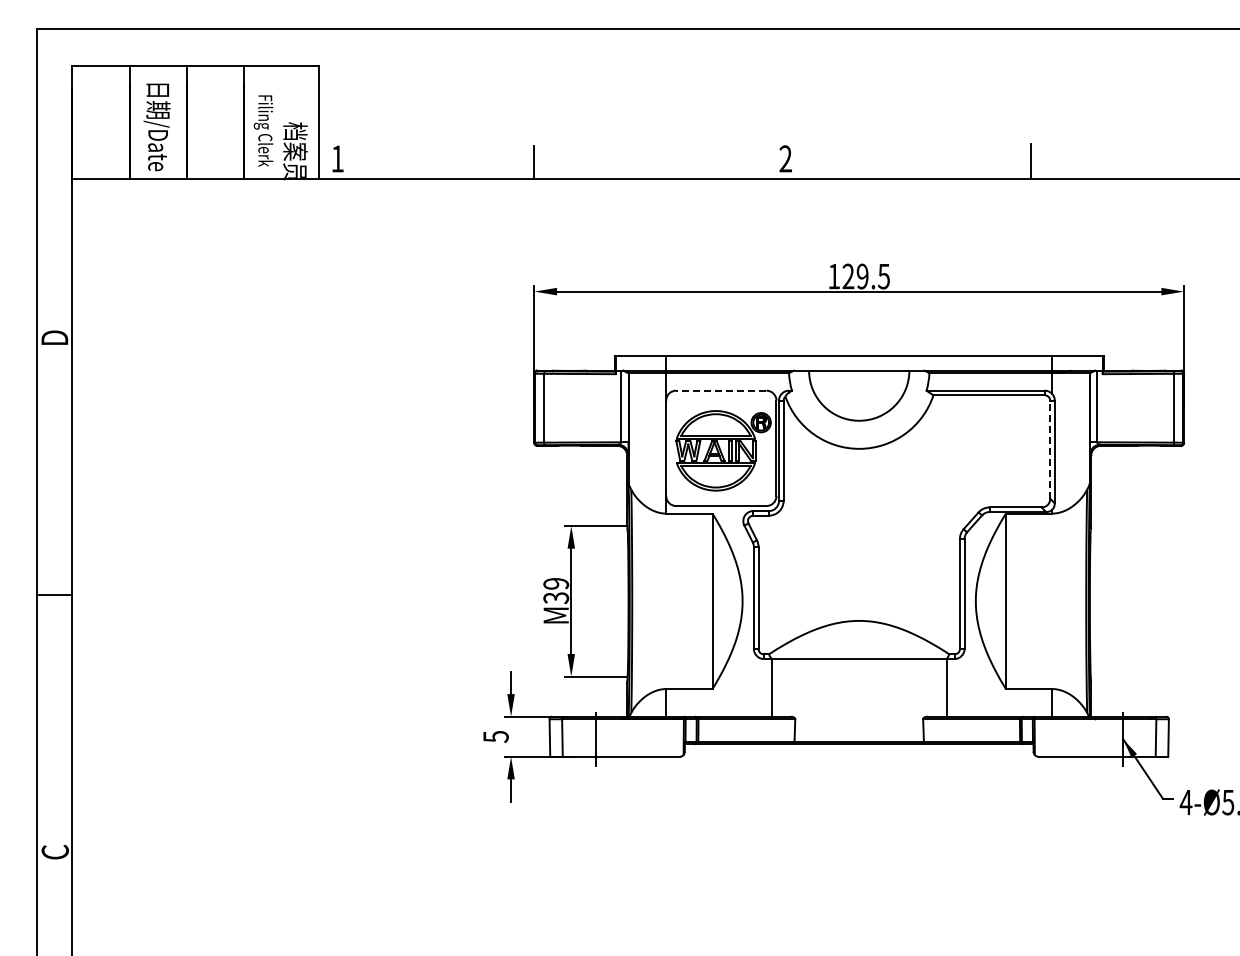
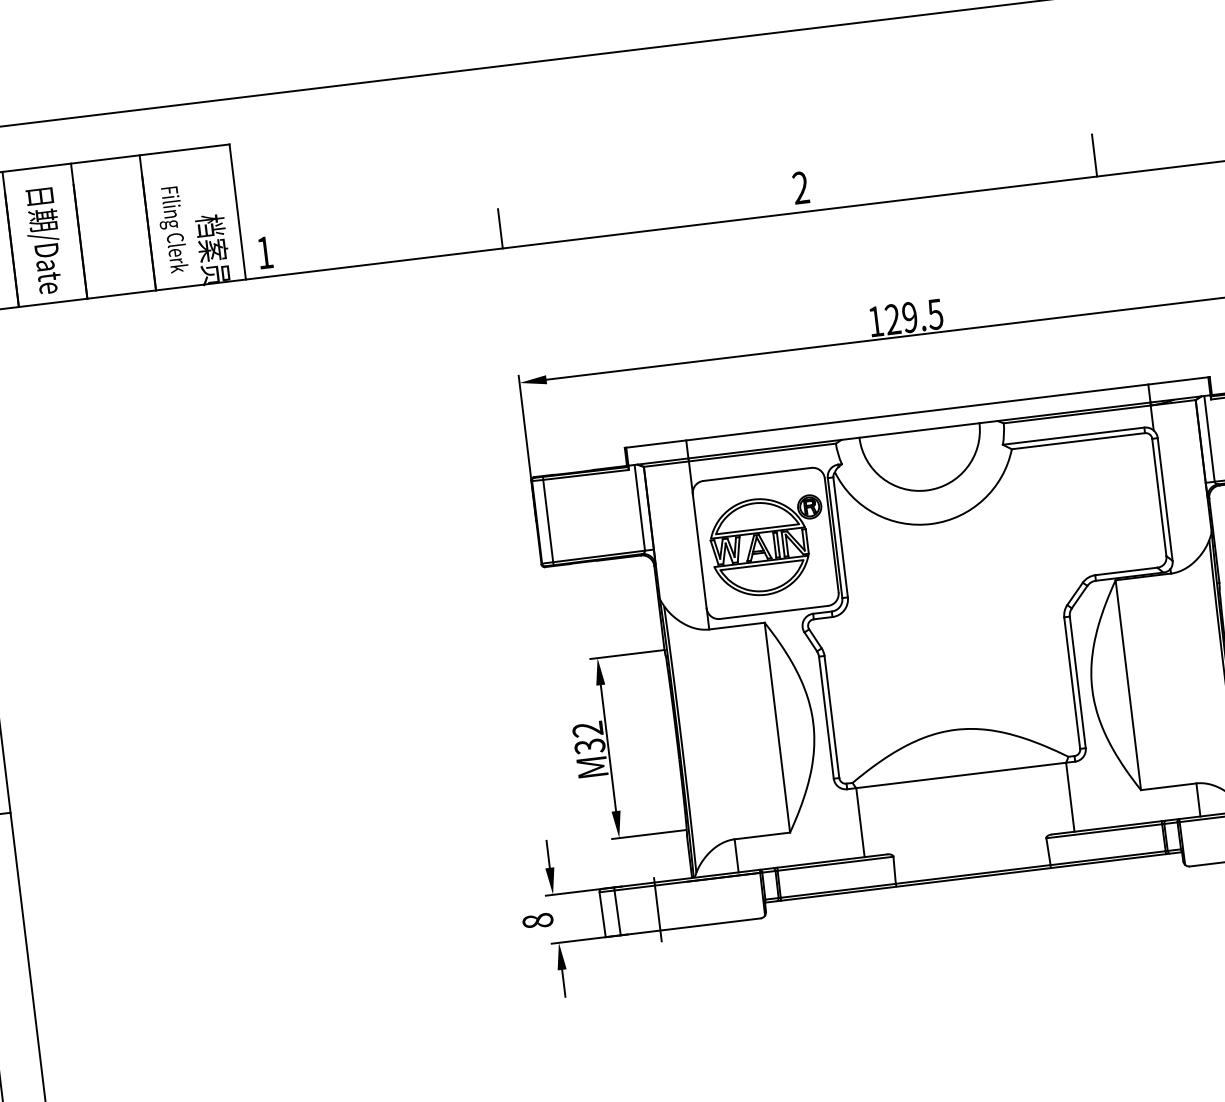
line: (720, 390) -> (756, 474), dashed -> solid
line: (1050, 449) -> (1159, 497), dashed -> solid
text: (556, 583) -> (588, 728), M39 -> M32
text: (495, 736) -> (537, 920), 5 -> 8

